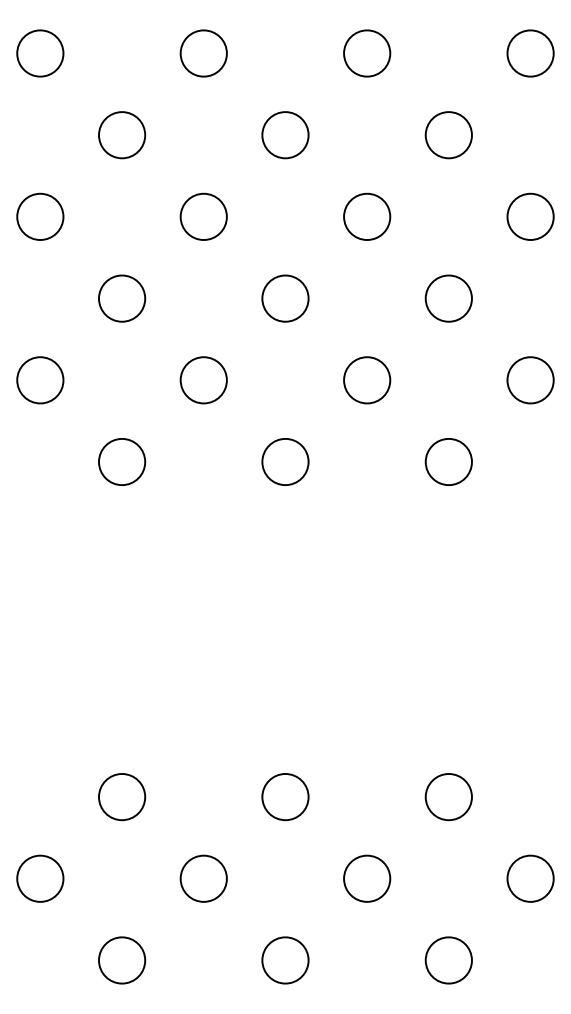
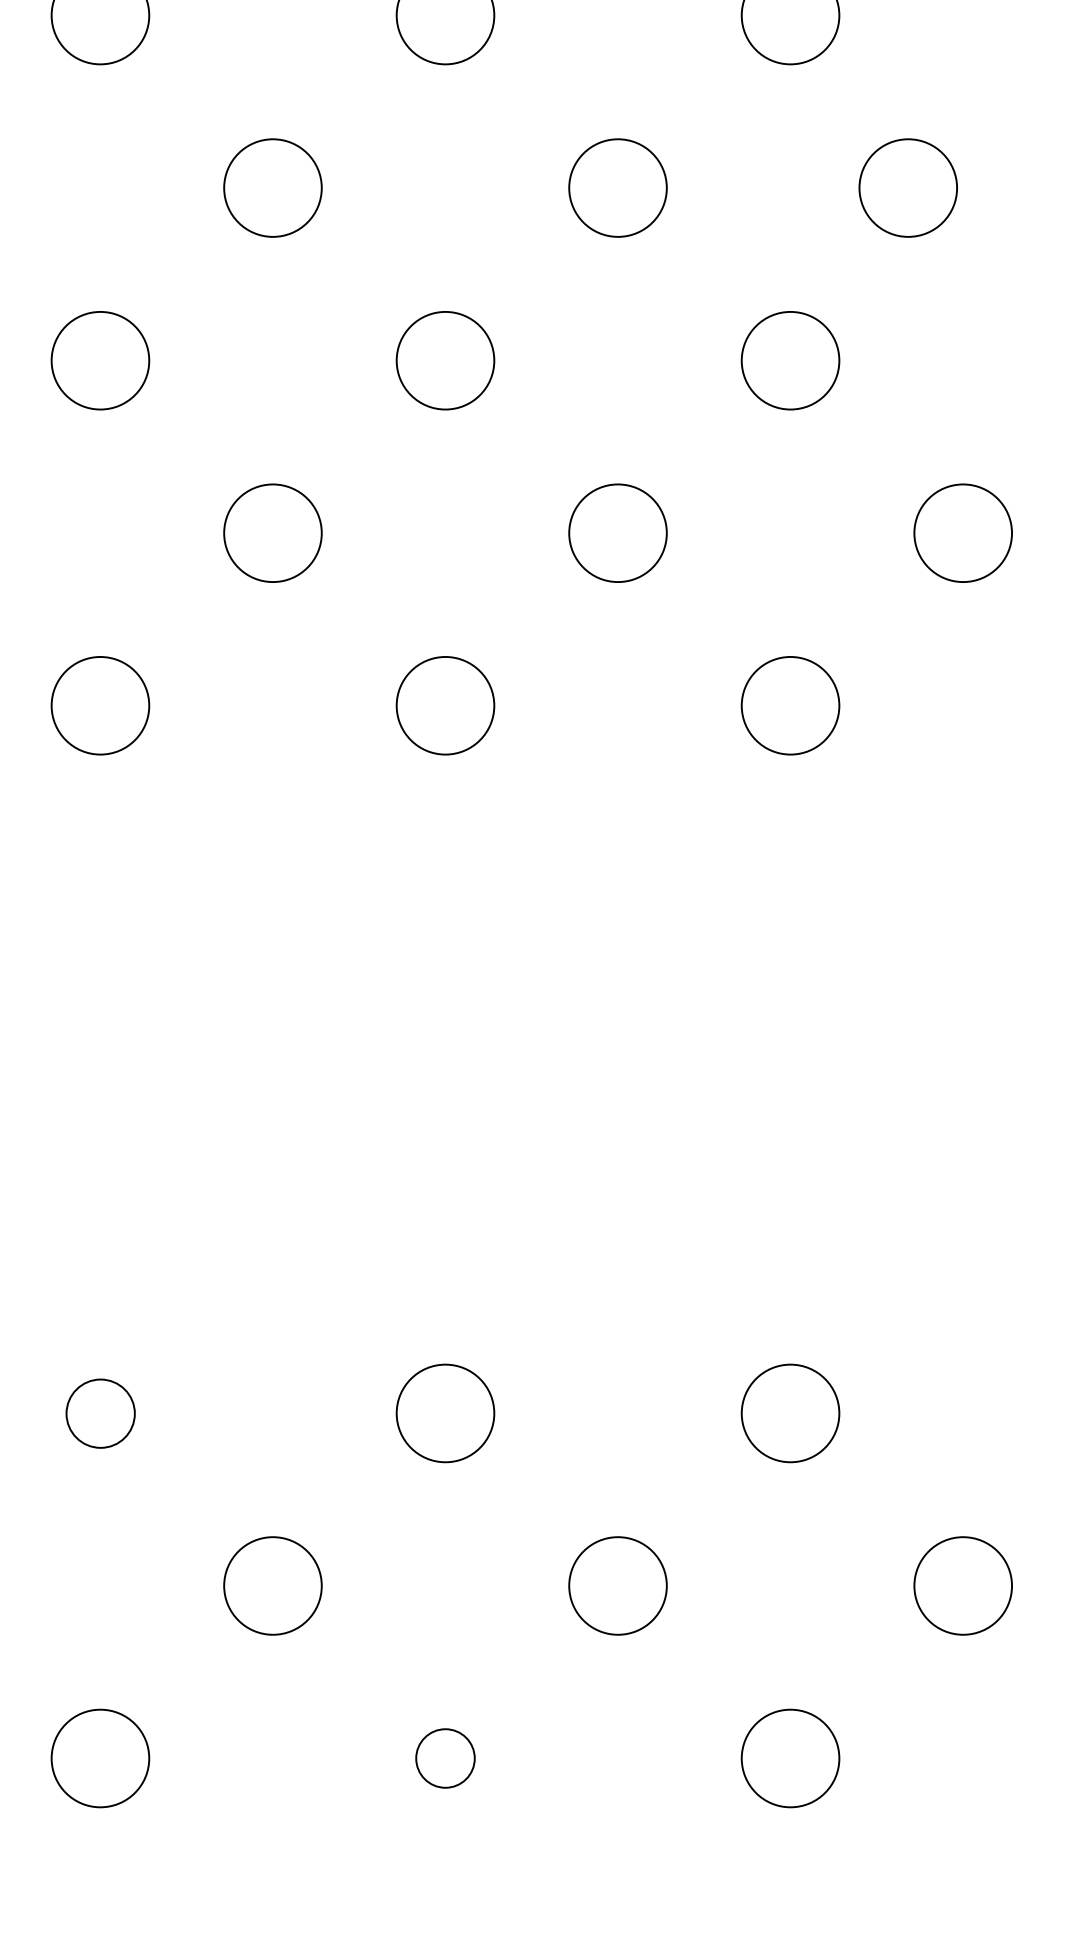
circle: (530, 216) -> (908, 187), moved
circle: (122, 797) -> (101, 1414), size x0.7
circle: (285, 960) -> (445, 1758), size x0.6

